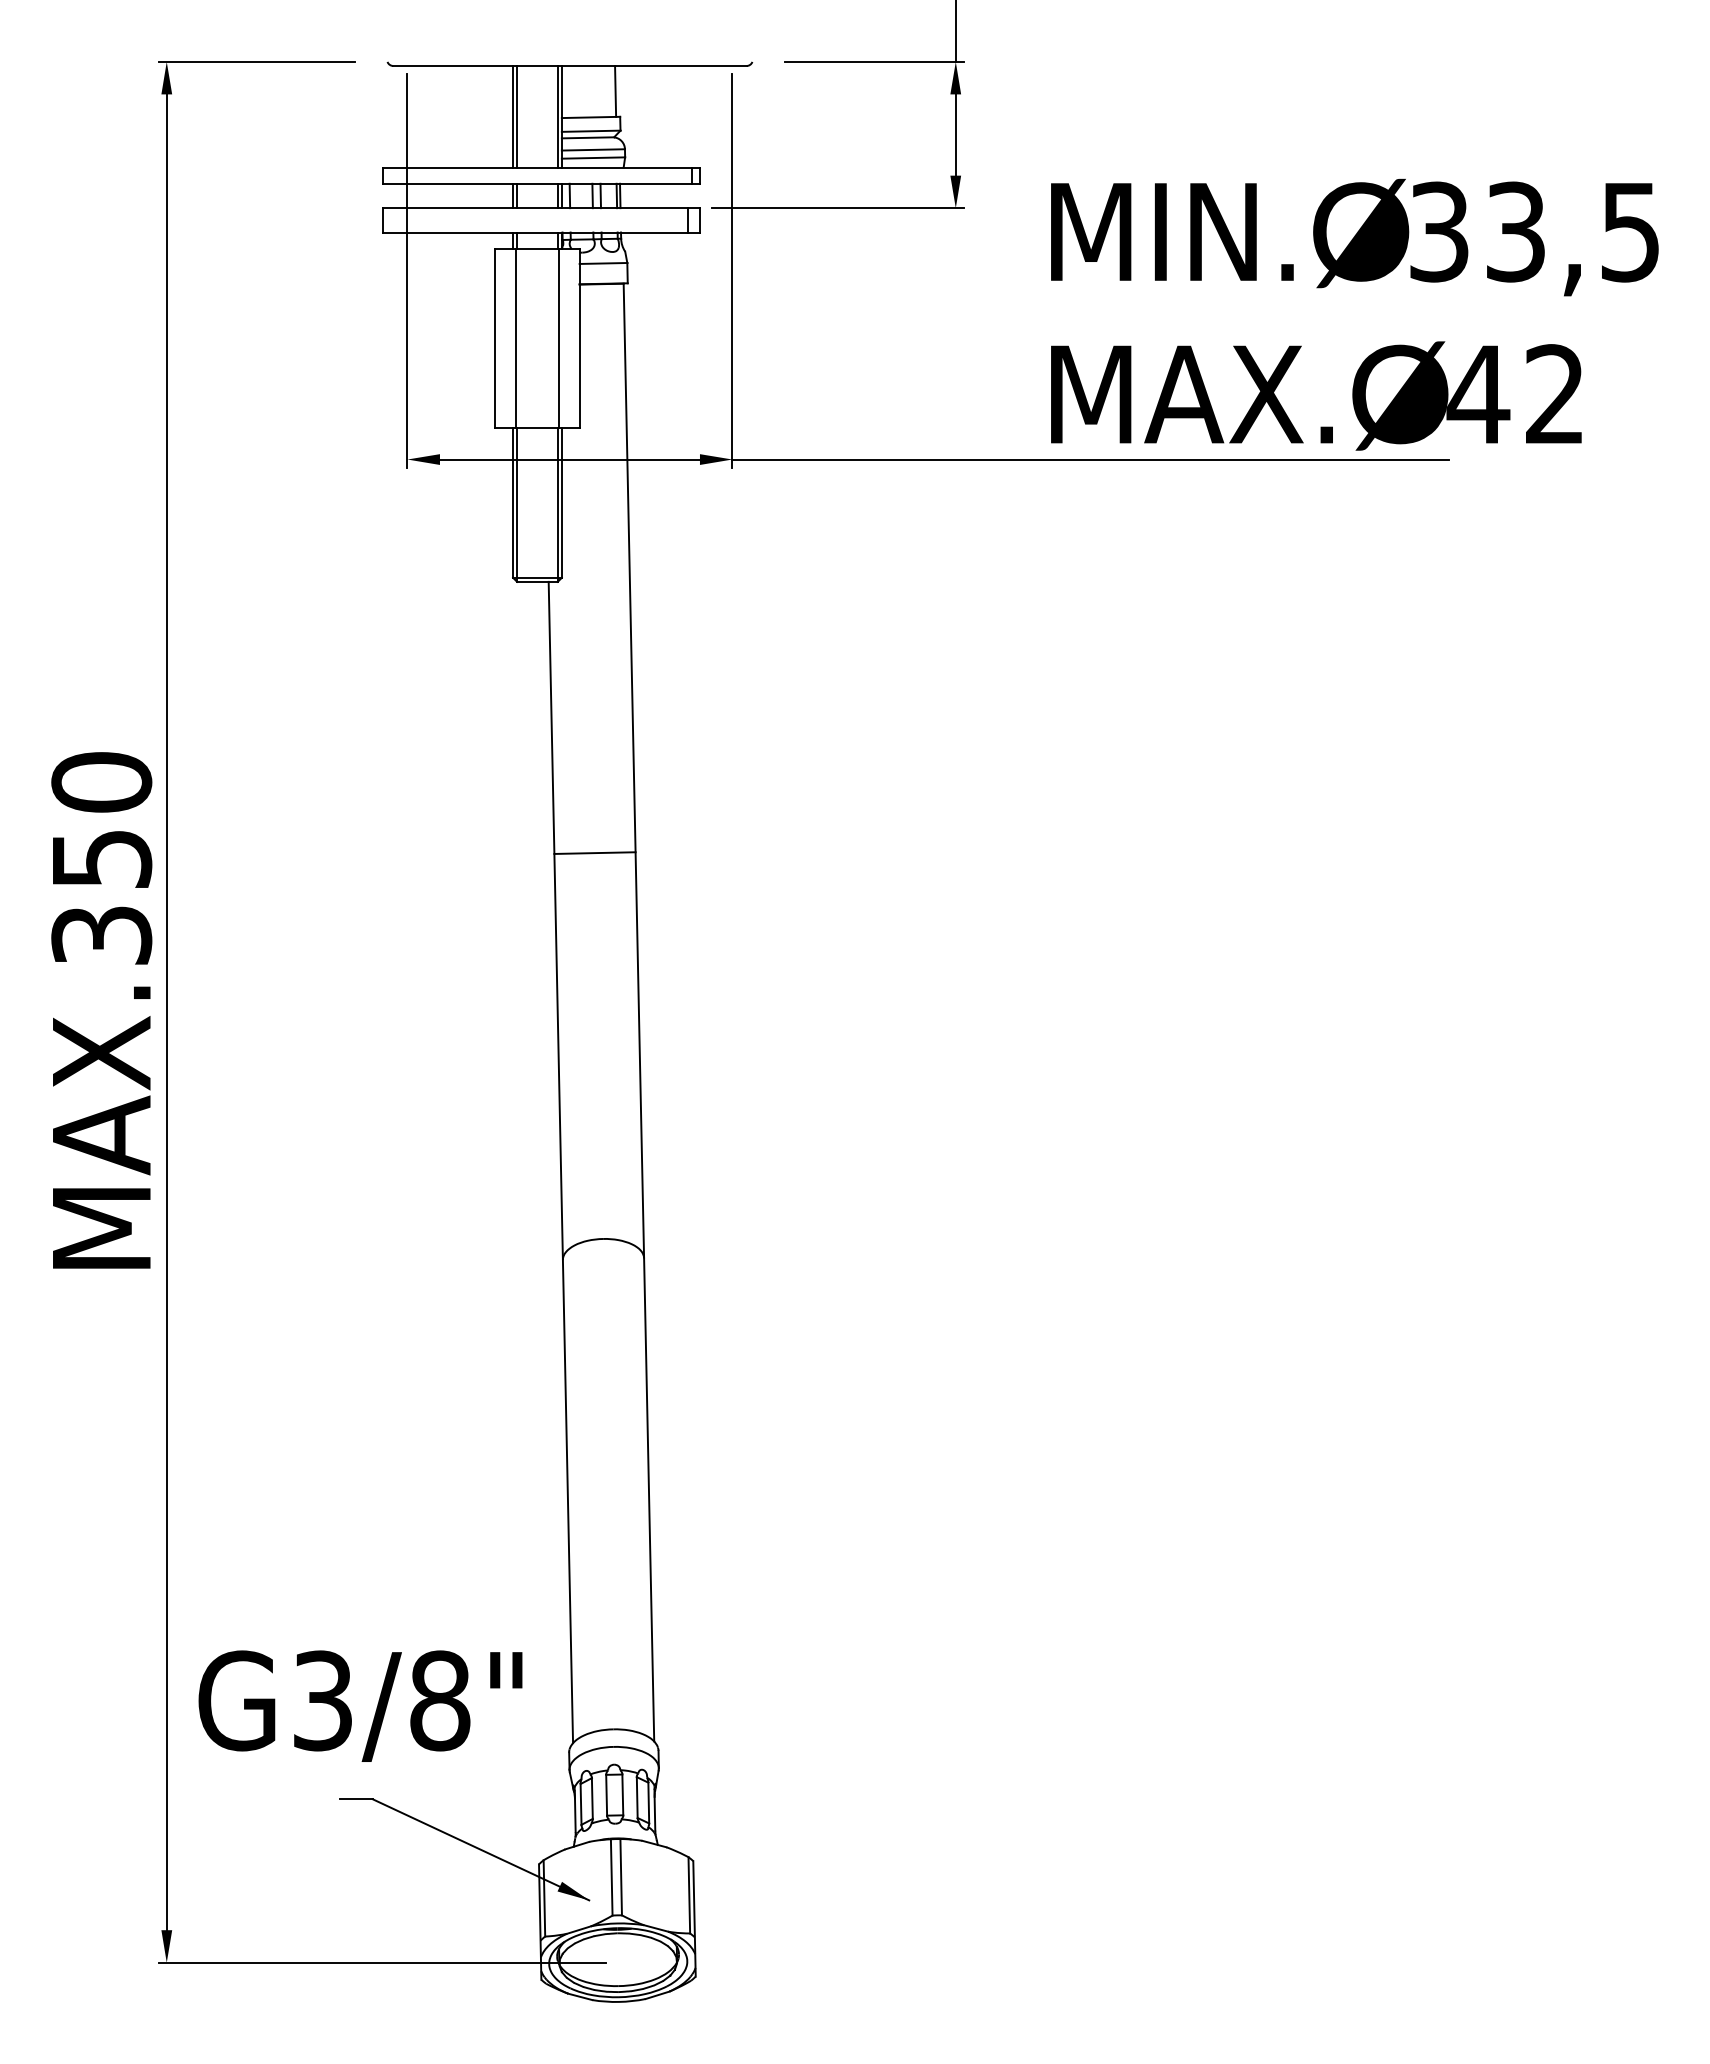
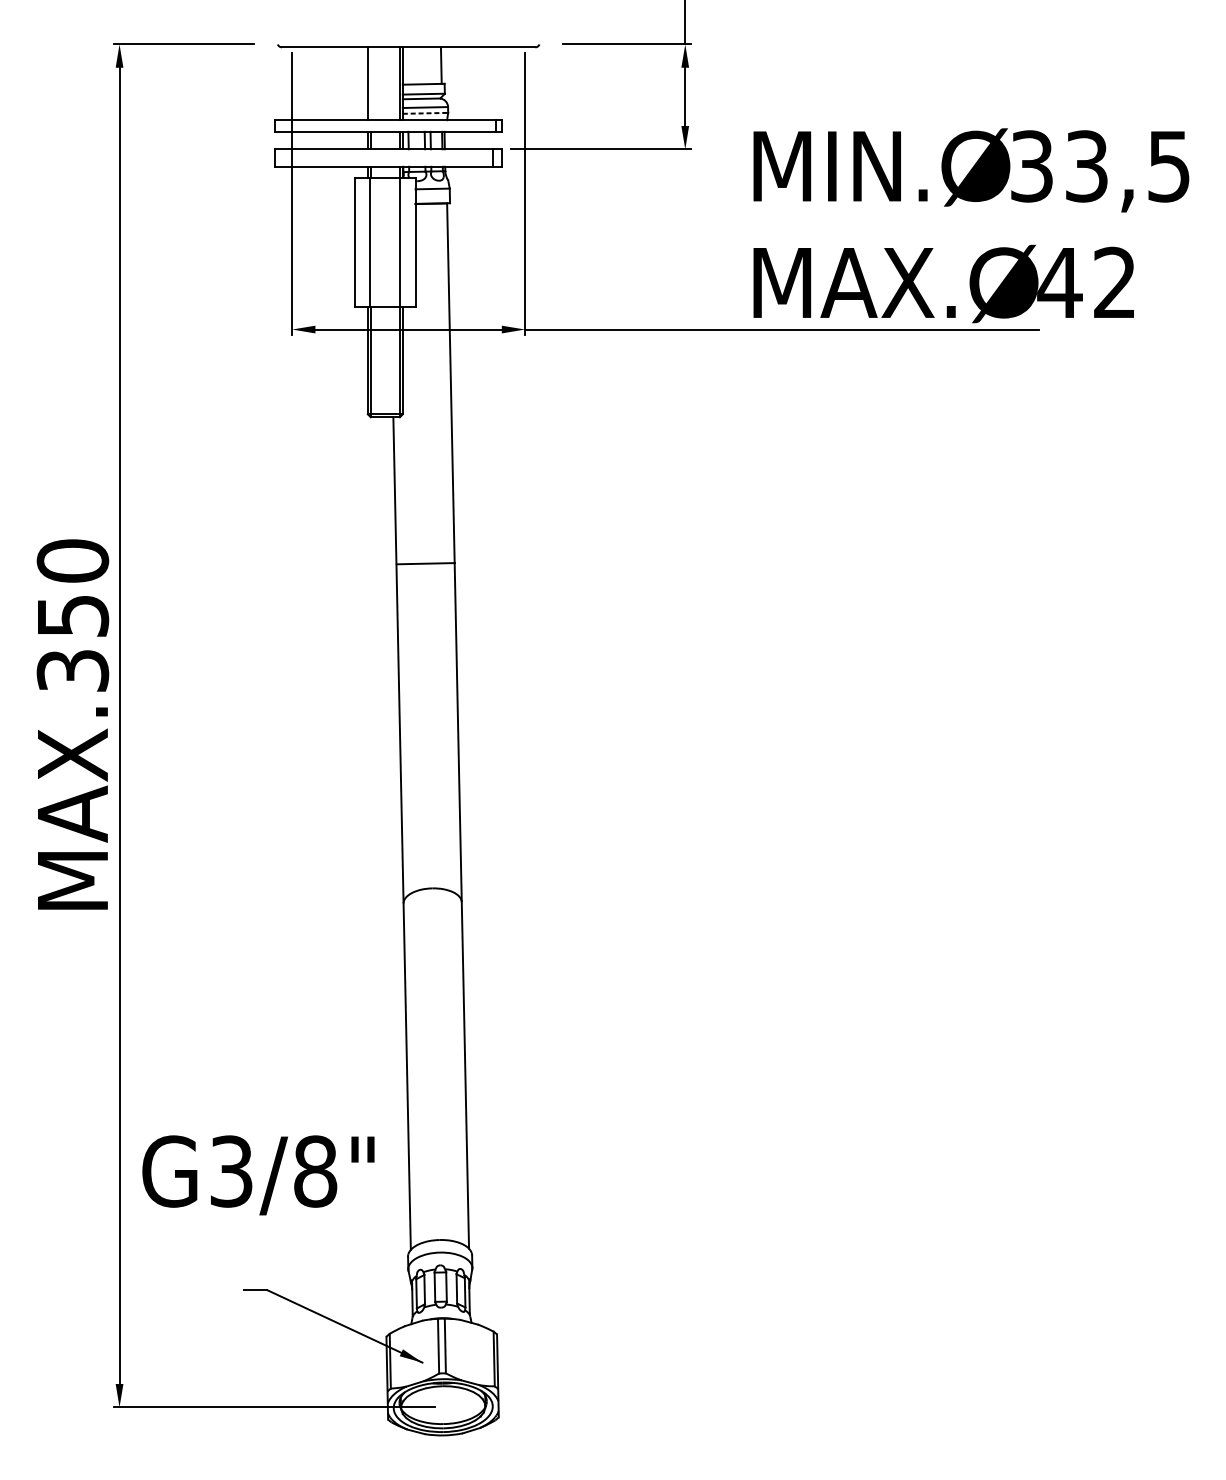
line: (517, 116) -> (371, 83), removed
line: (593, 158) -> (425, 113), solid -> dashed
line: (594, 852) -> (425, 563), moved
text: (360, 1705) -> (258, 1174), moved

